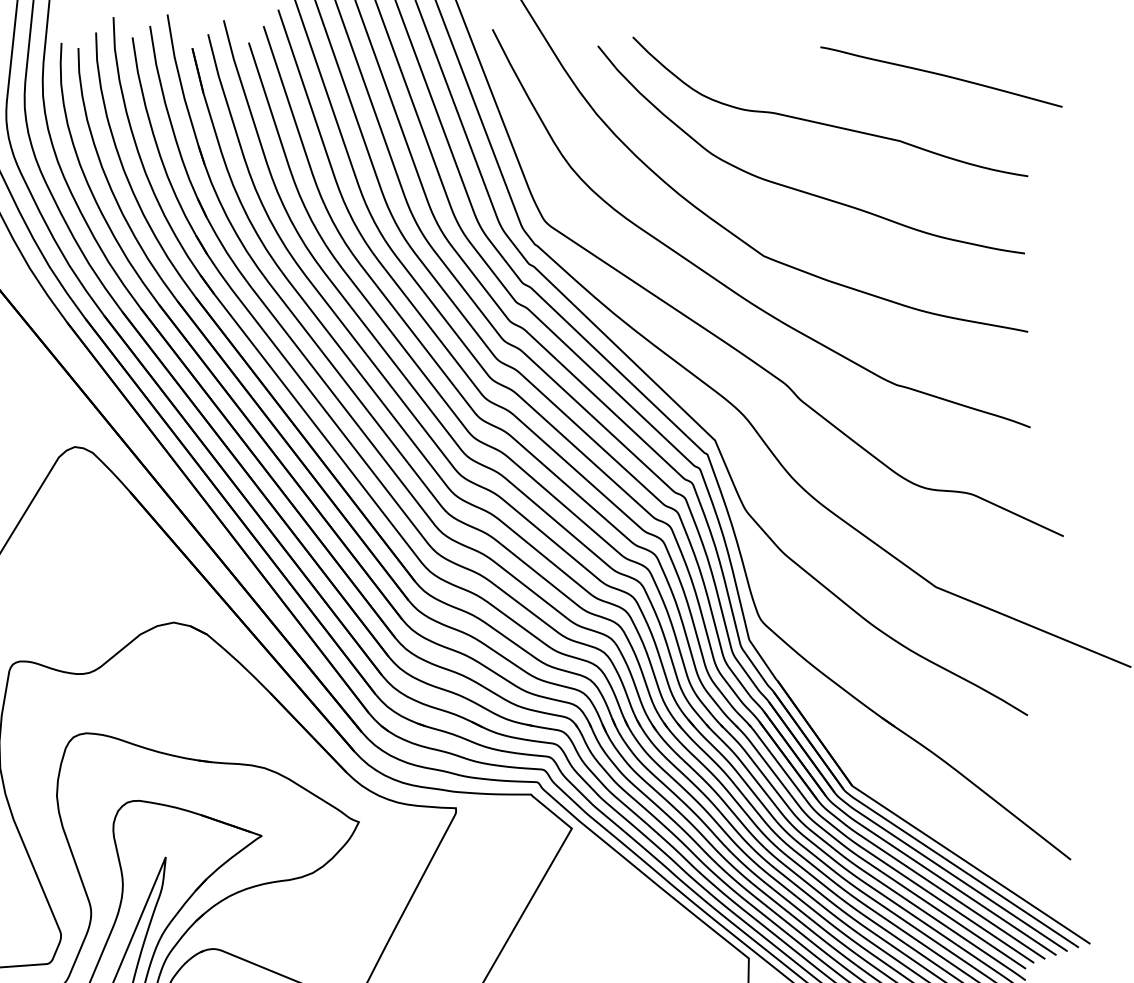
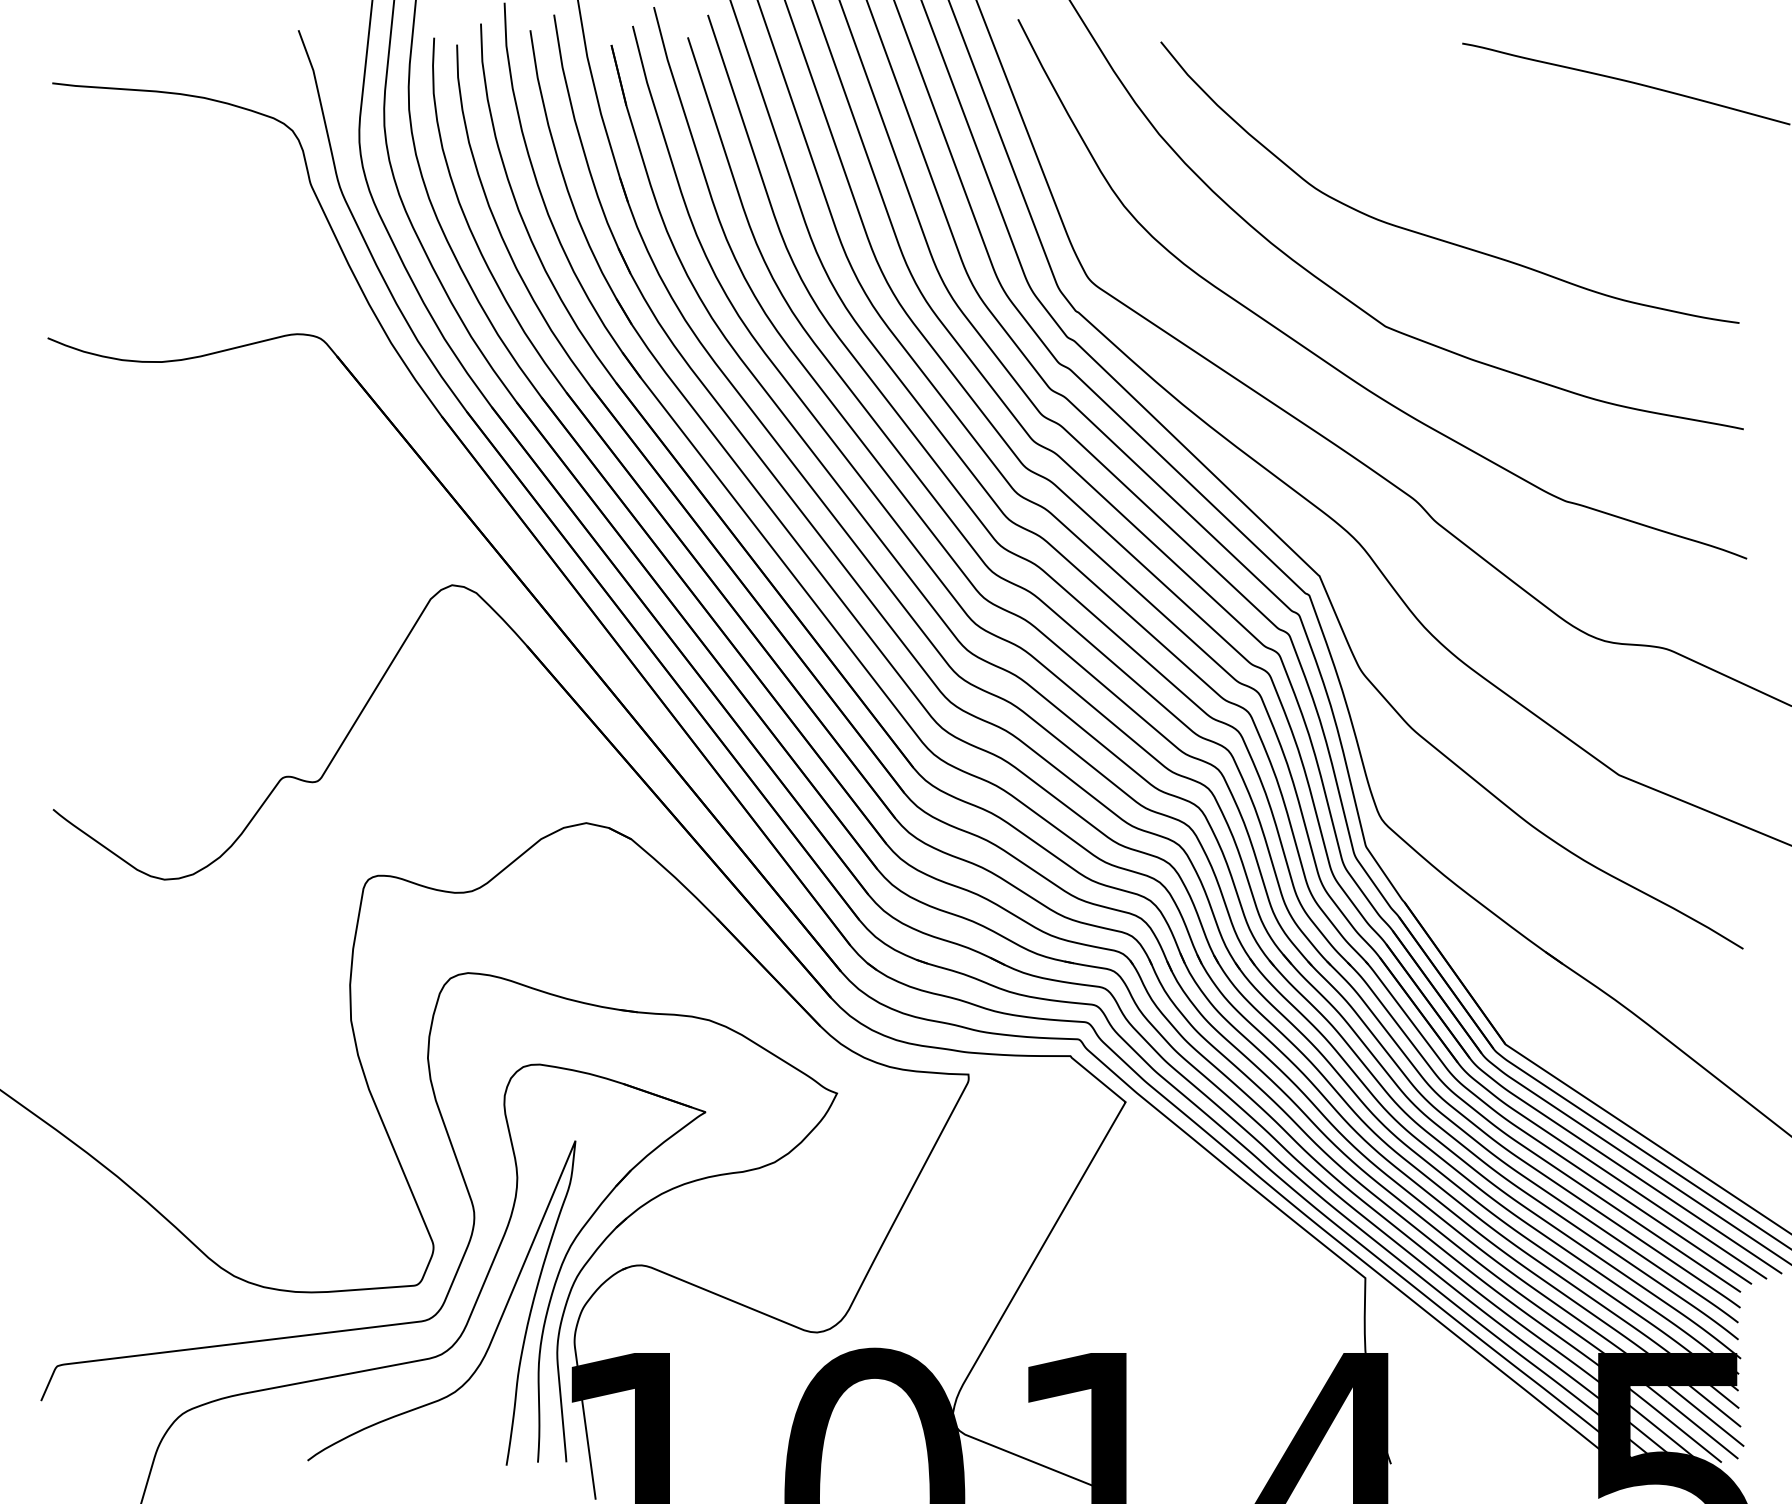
curve: (827, 123) -> (1471, 147), removed

